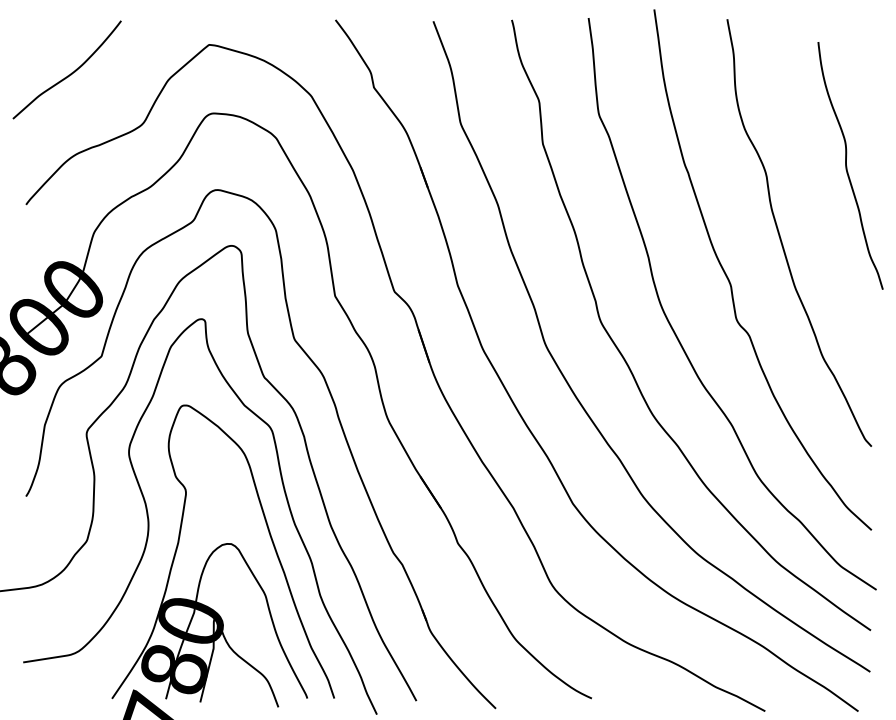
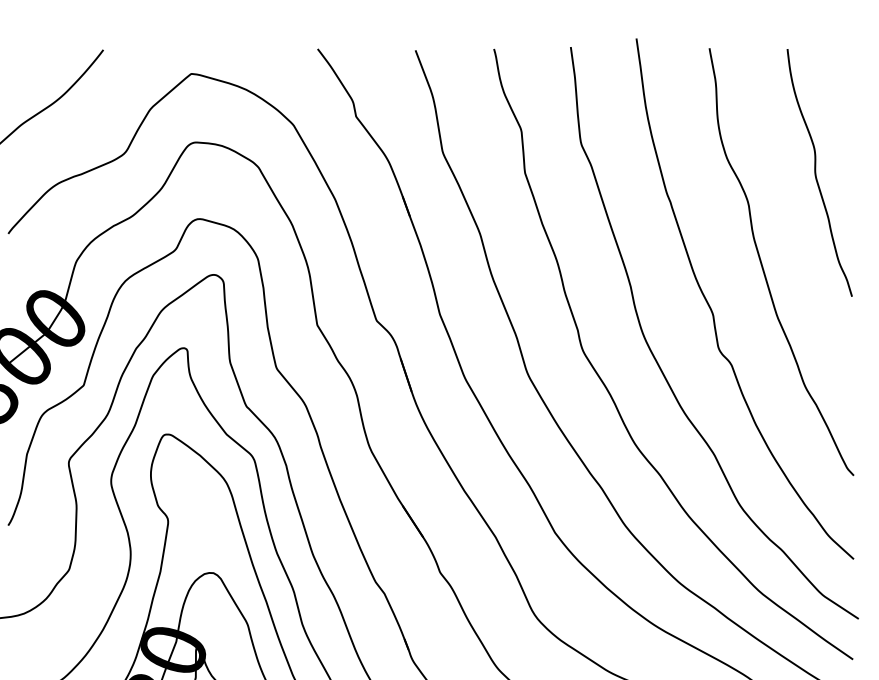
curve: (847, 166) -> (816, 173), moved

